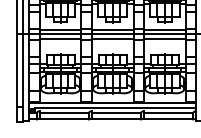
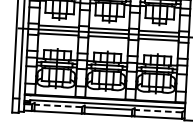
line: (64, 112) -> (58, 105), solid -> dashed
line: (168, 112) -> (158, 110), solid -> dashed

